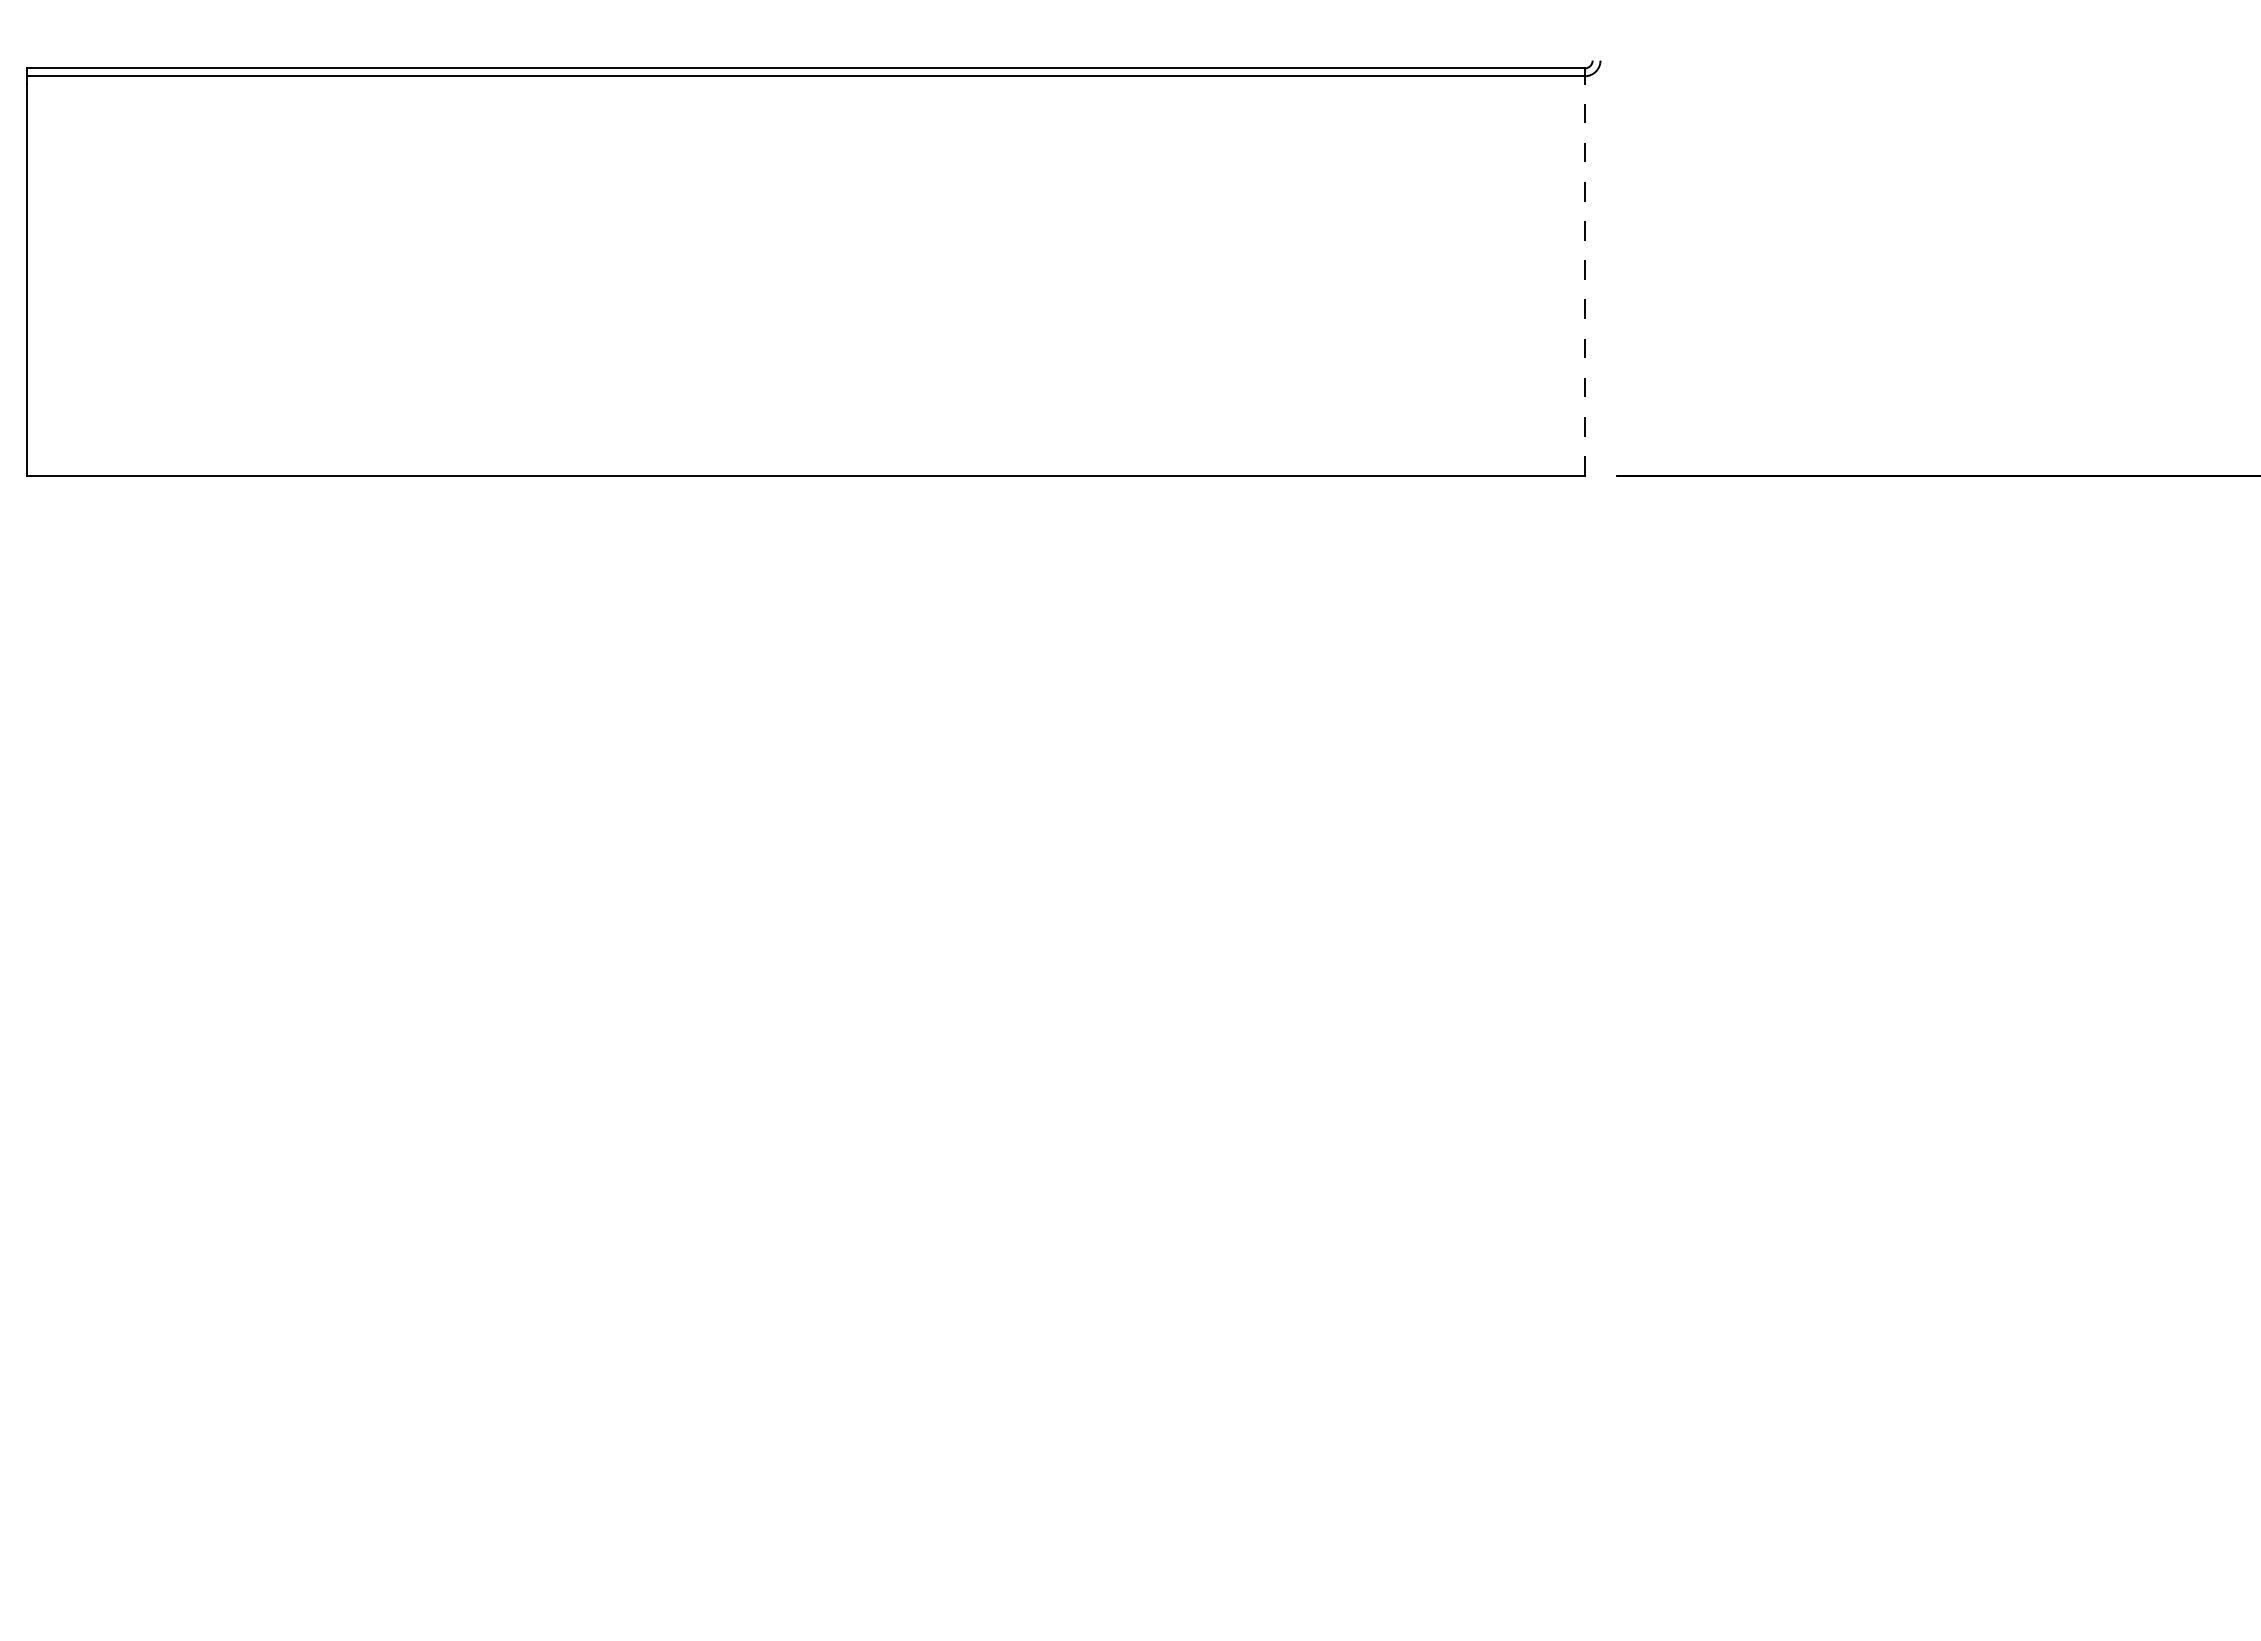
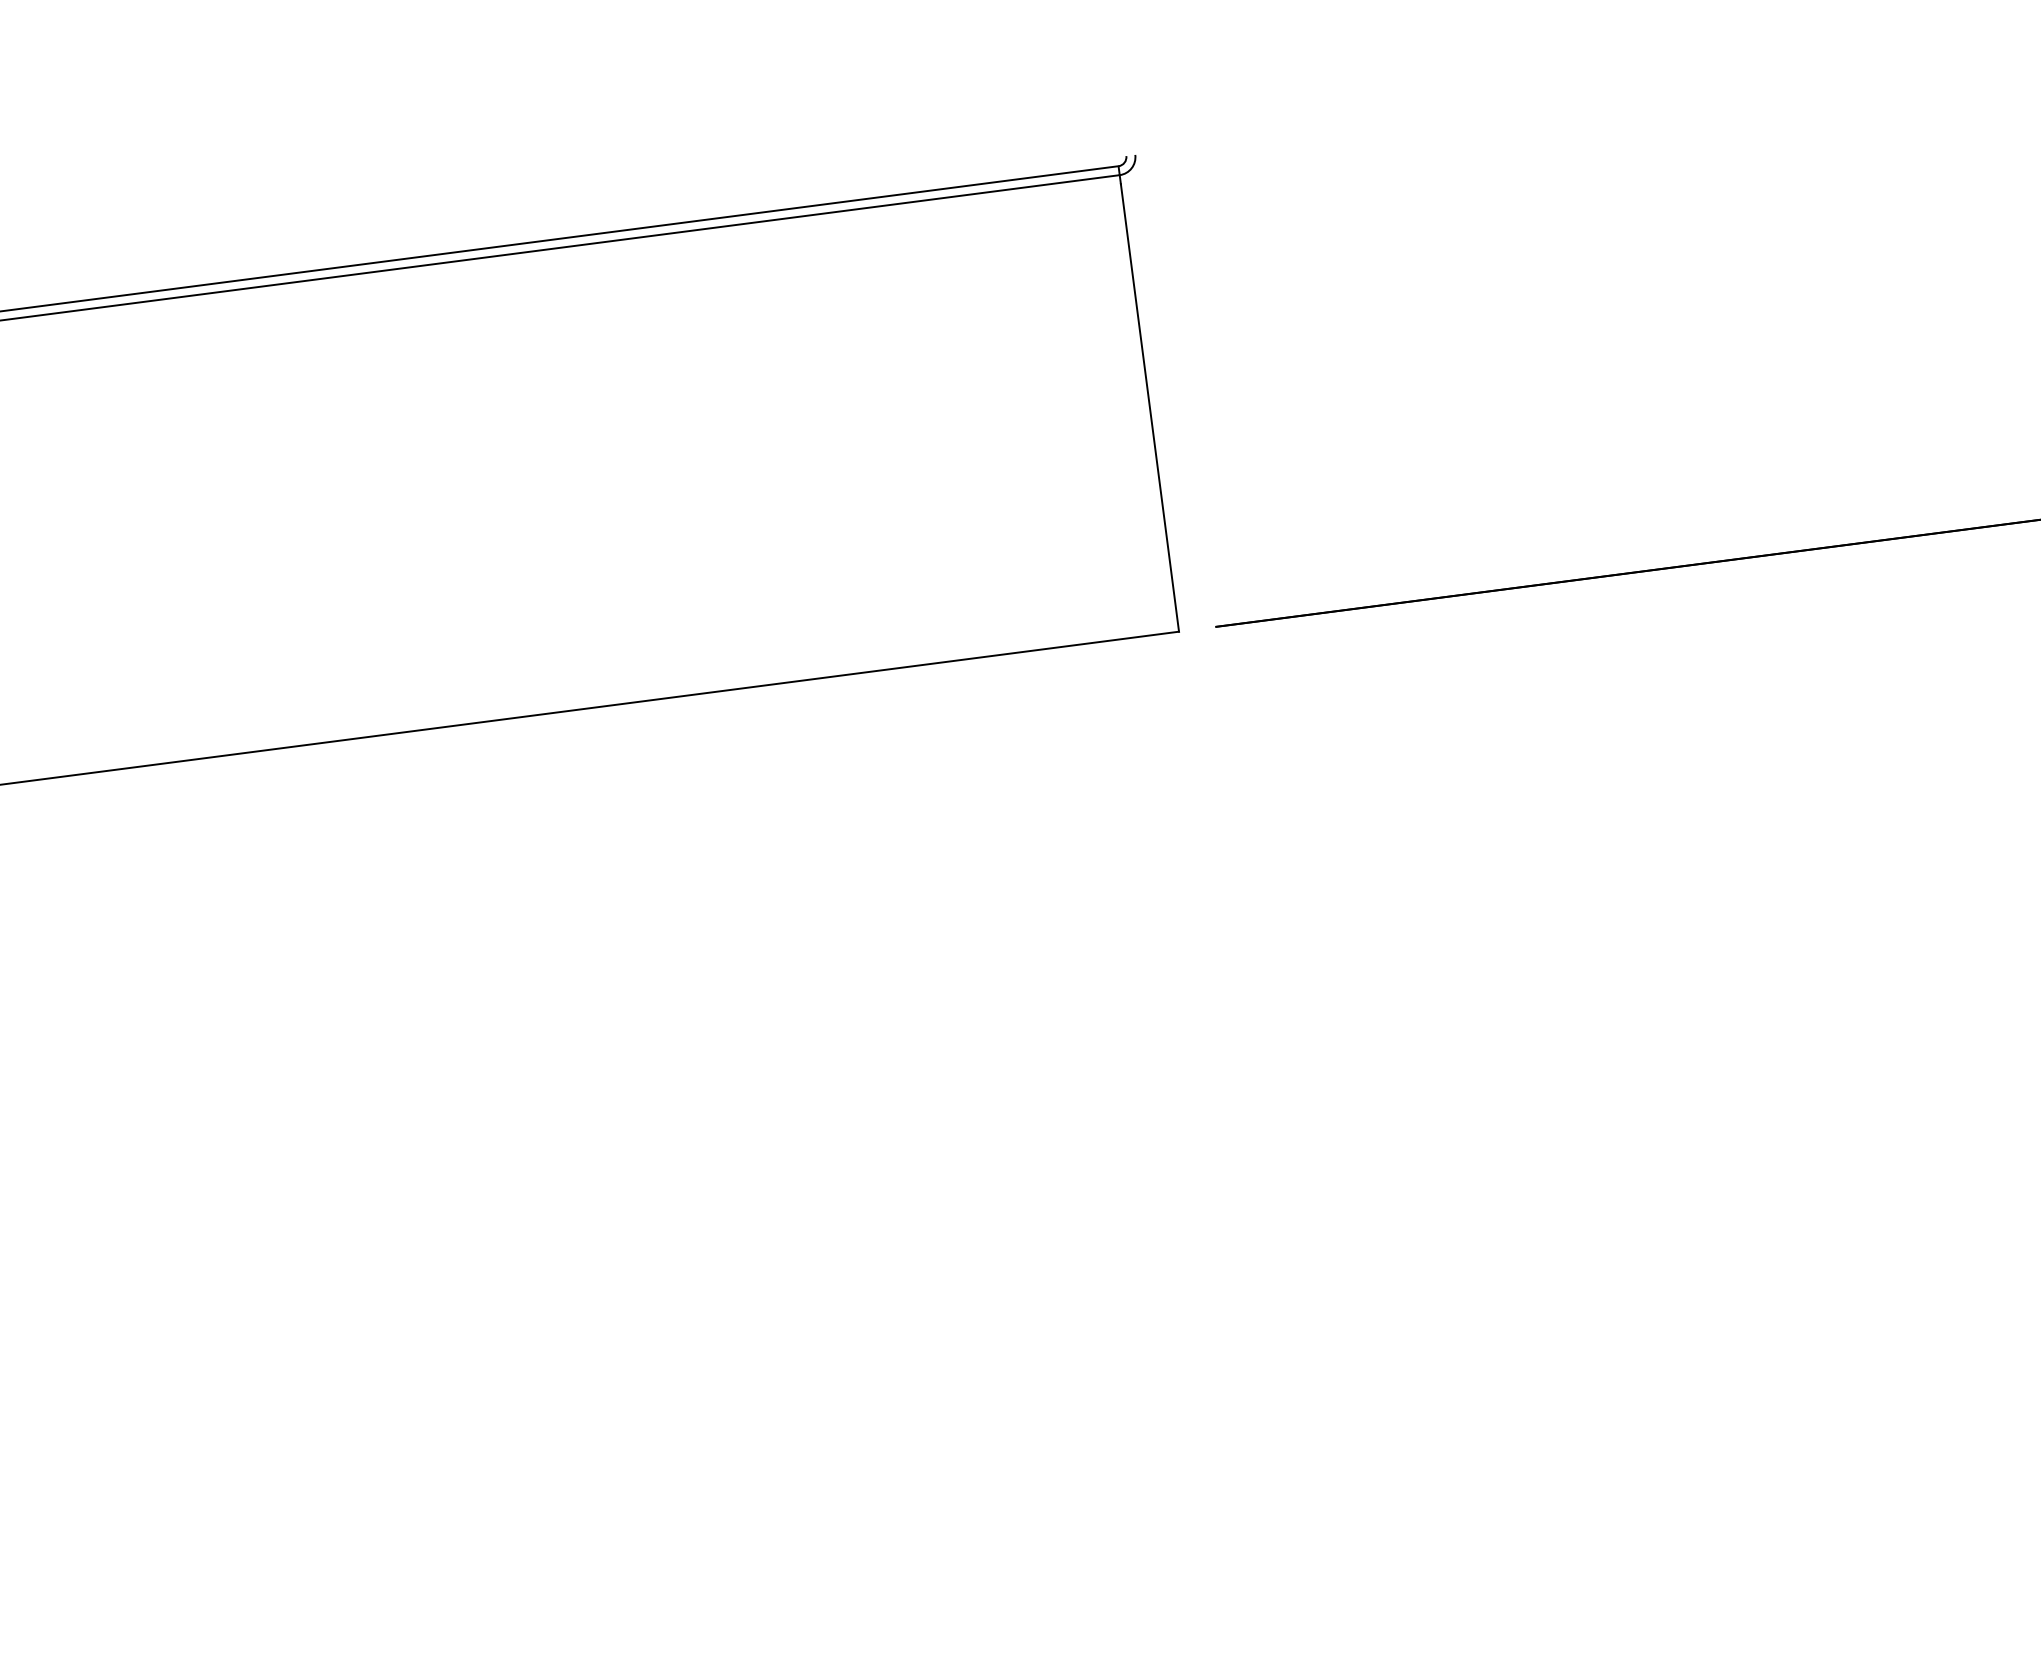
line: (1584, 279) -> (1149, 407), dashed -> solid

